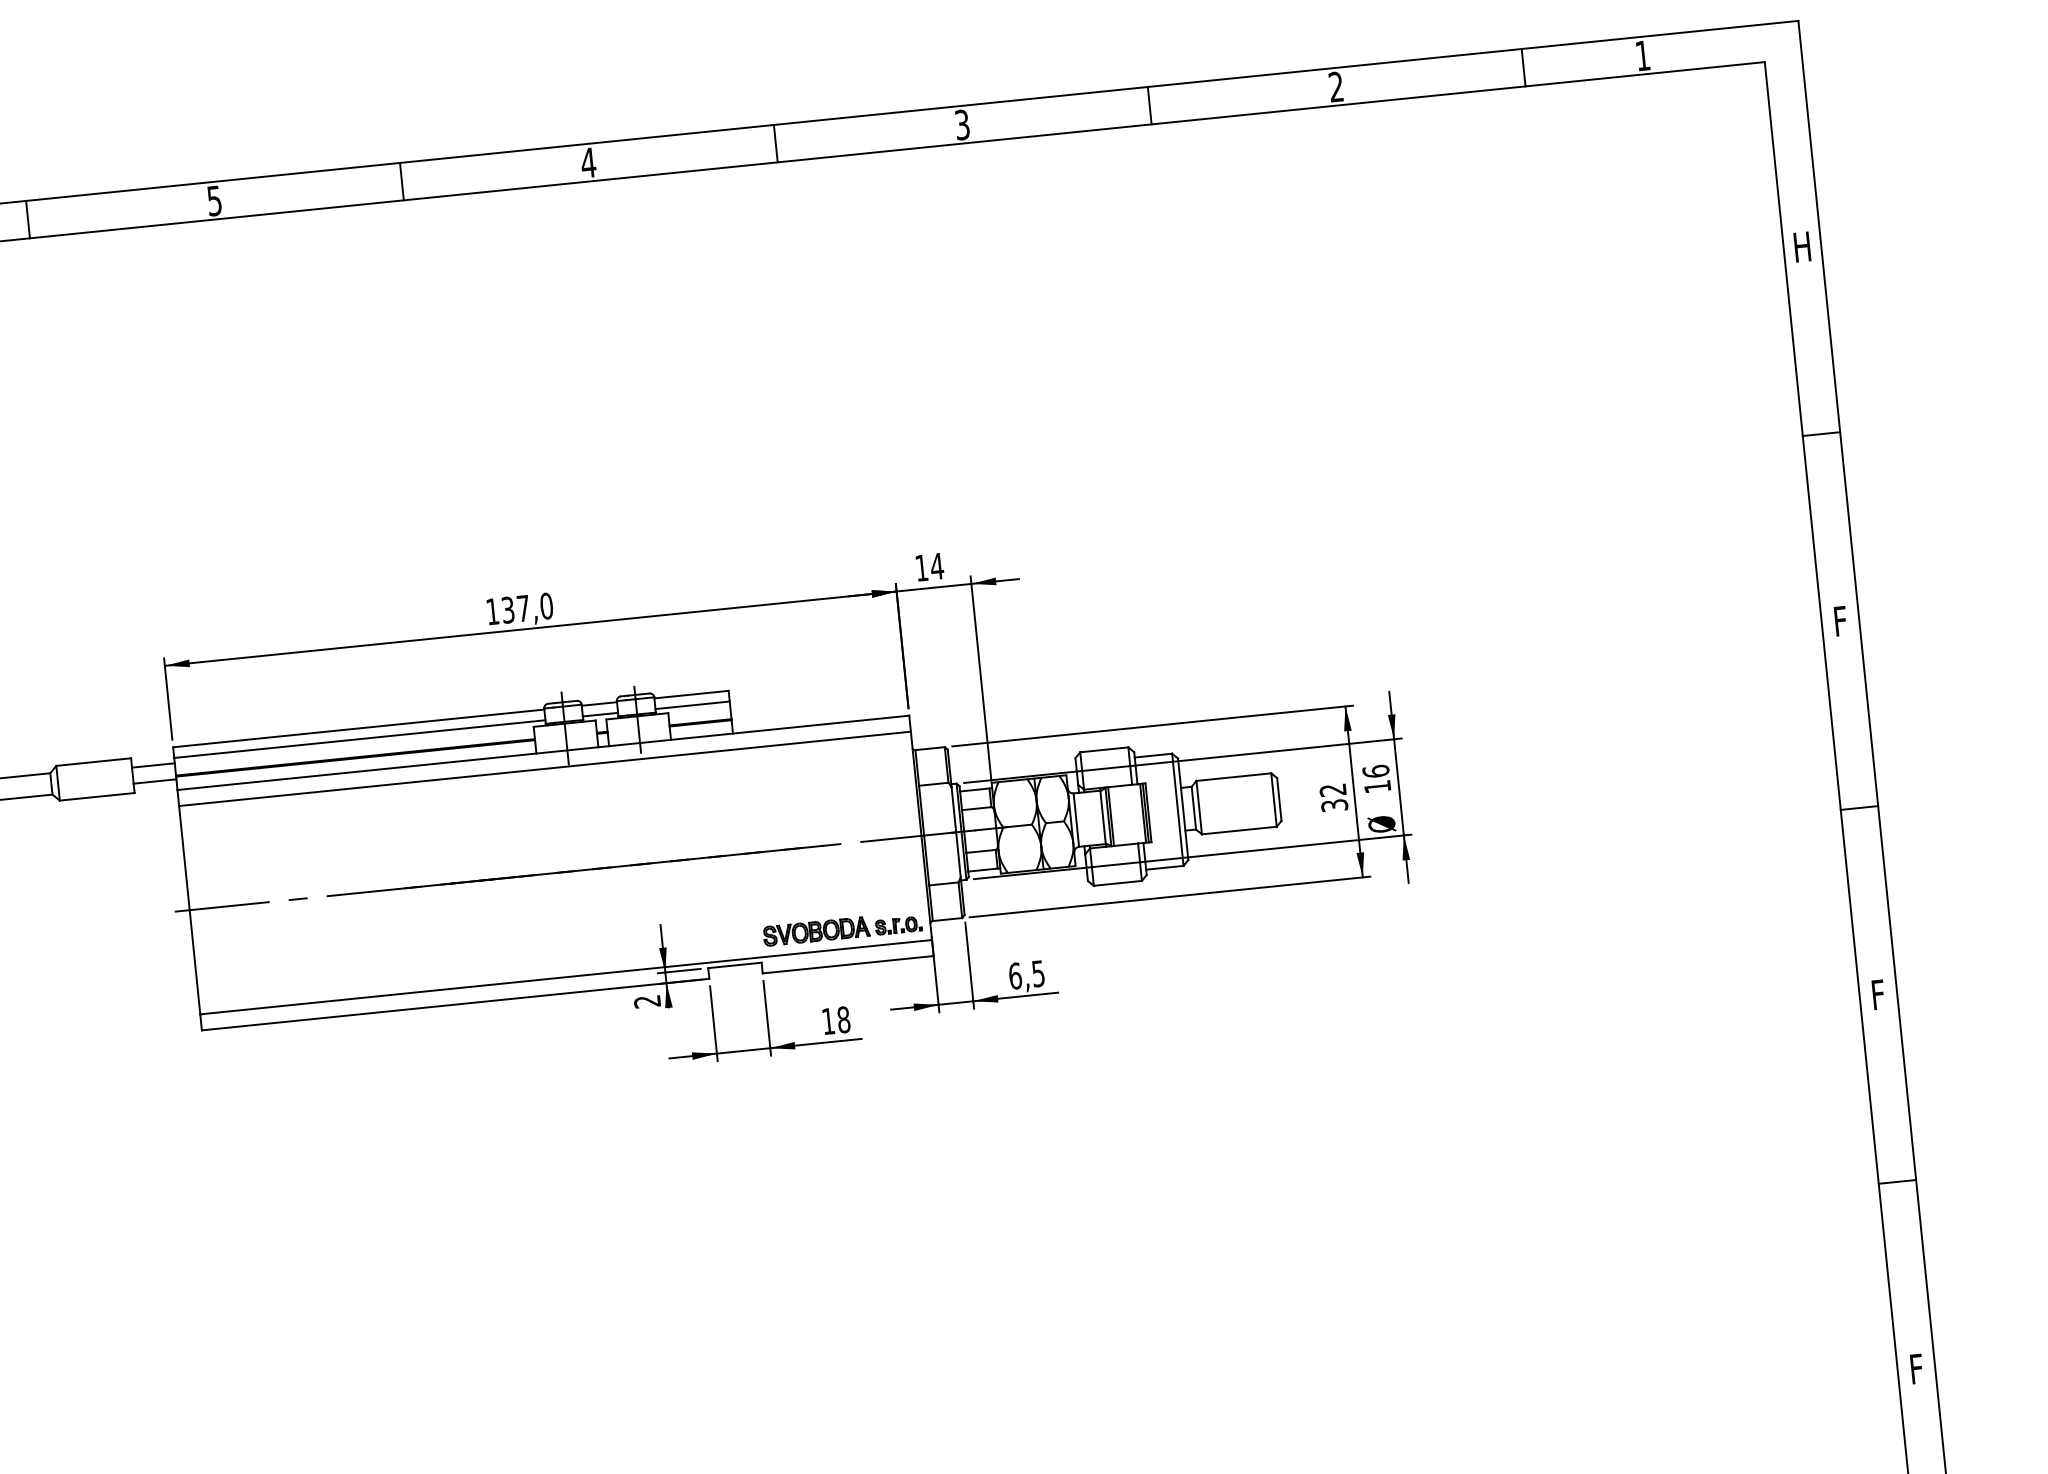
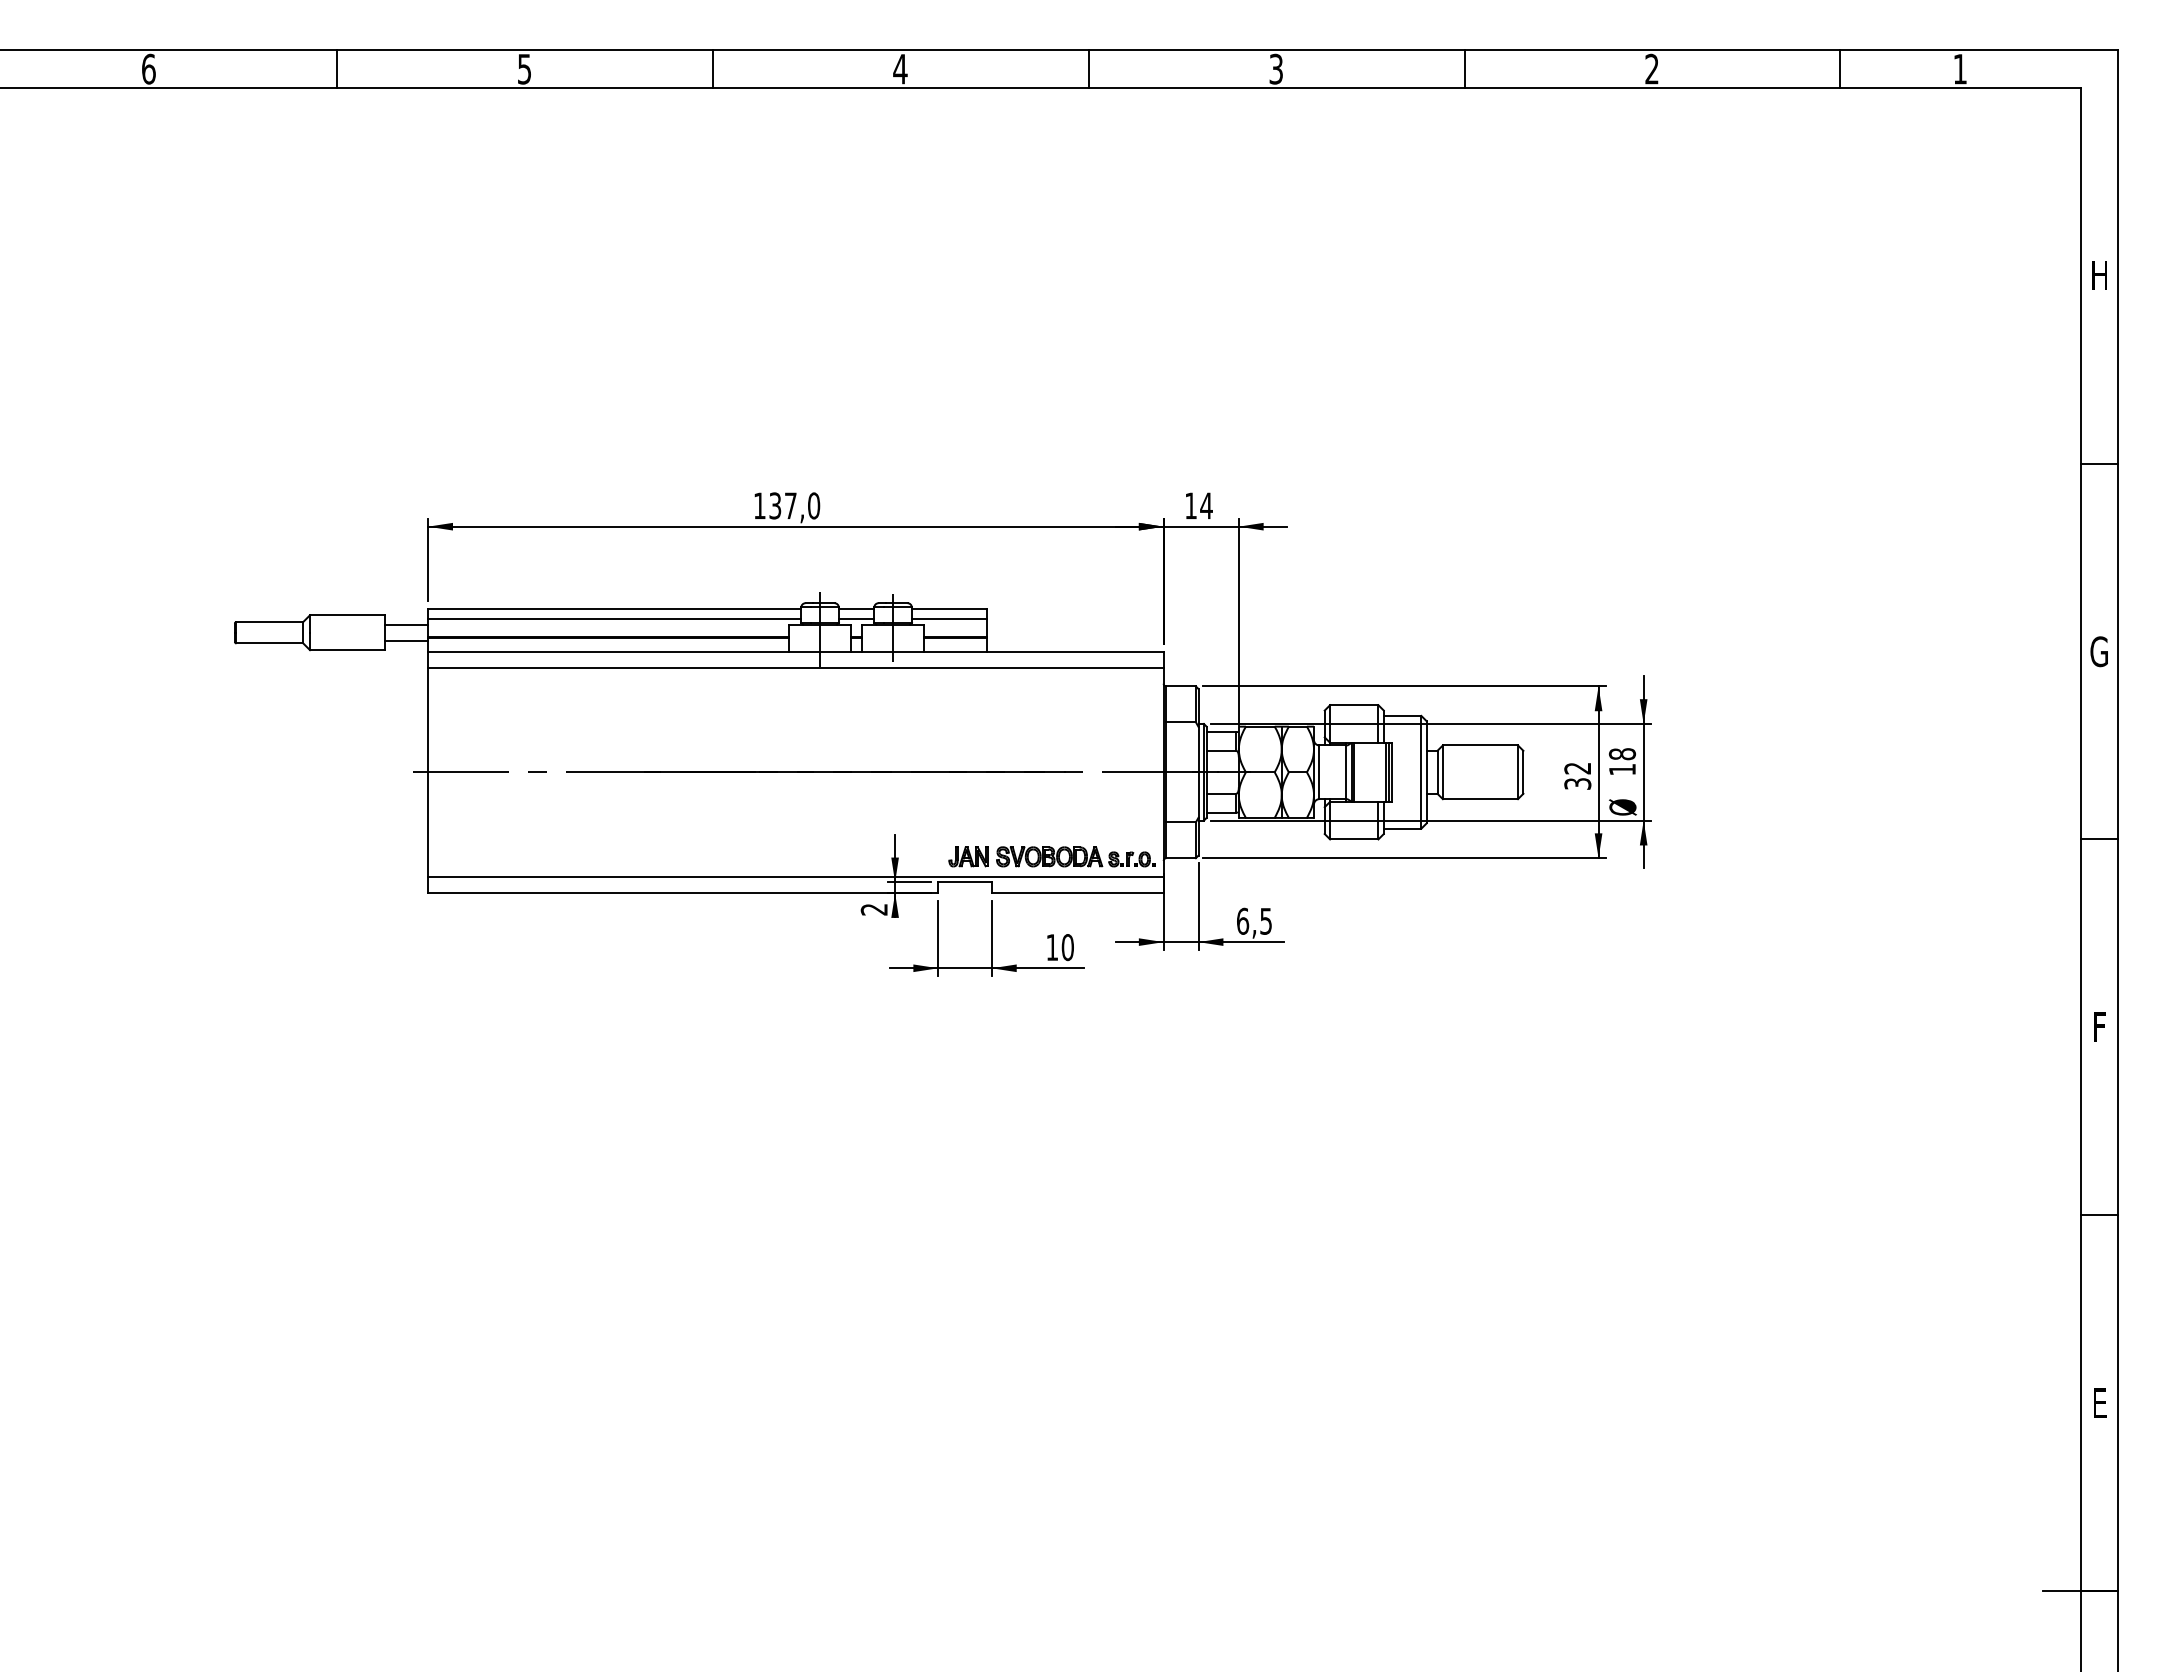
text: (1839, 621) -> (2098, 651), F -> G
text: (1375, 771) -> (1621, 754), 16 -> 18
part: (735, 939) -> (968, 856), added
text: (843, 1019) -> (1067, 947), 18 -> 10
text: (1917, 1368) -> (2100, 1402), F -> E

